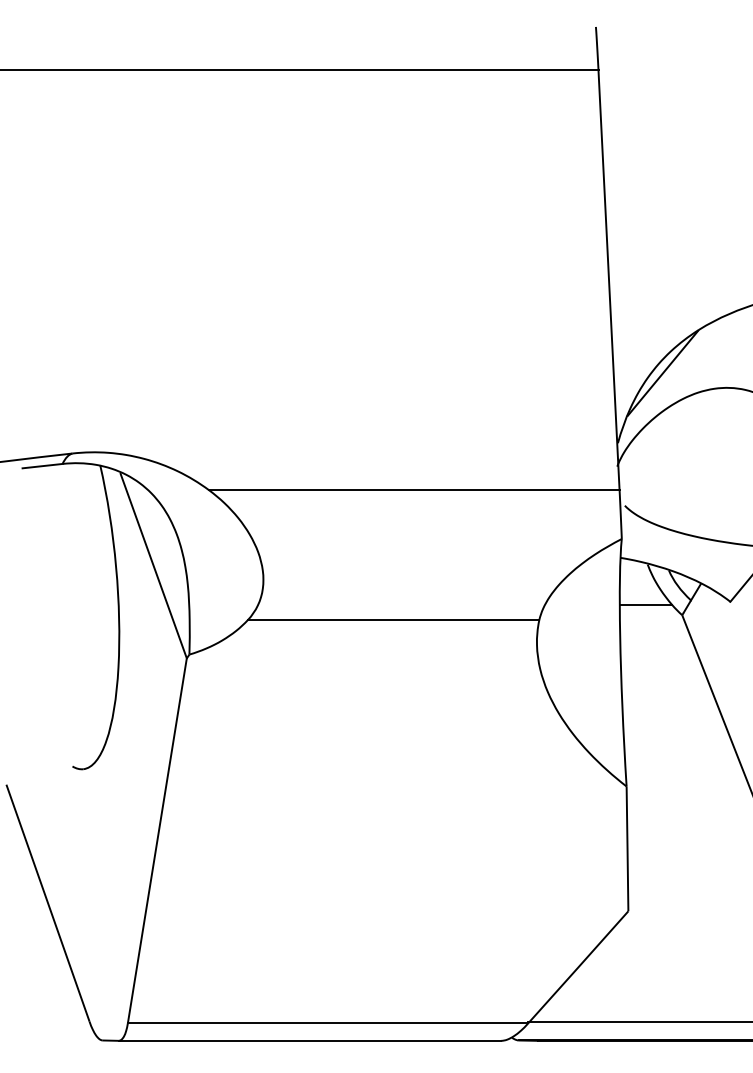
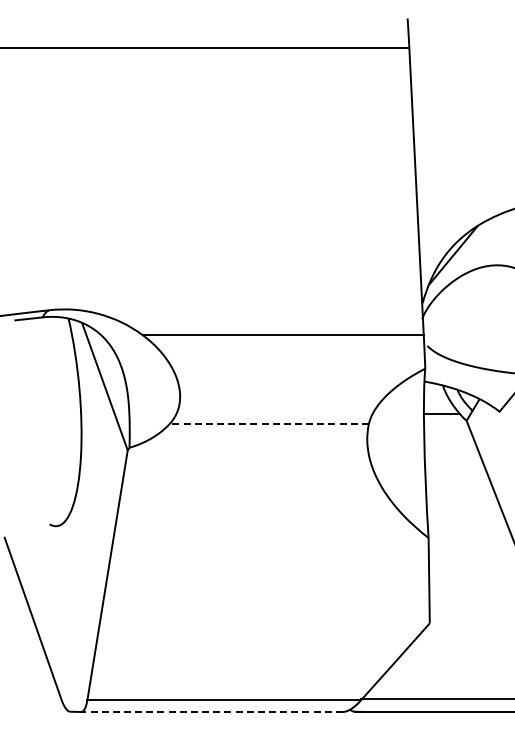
line: (394, 620) -> (269, 424), solid -> dashed
line: (309, 1040) -> (211, 711), solid -> dashed

